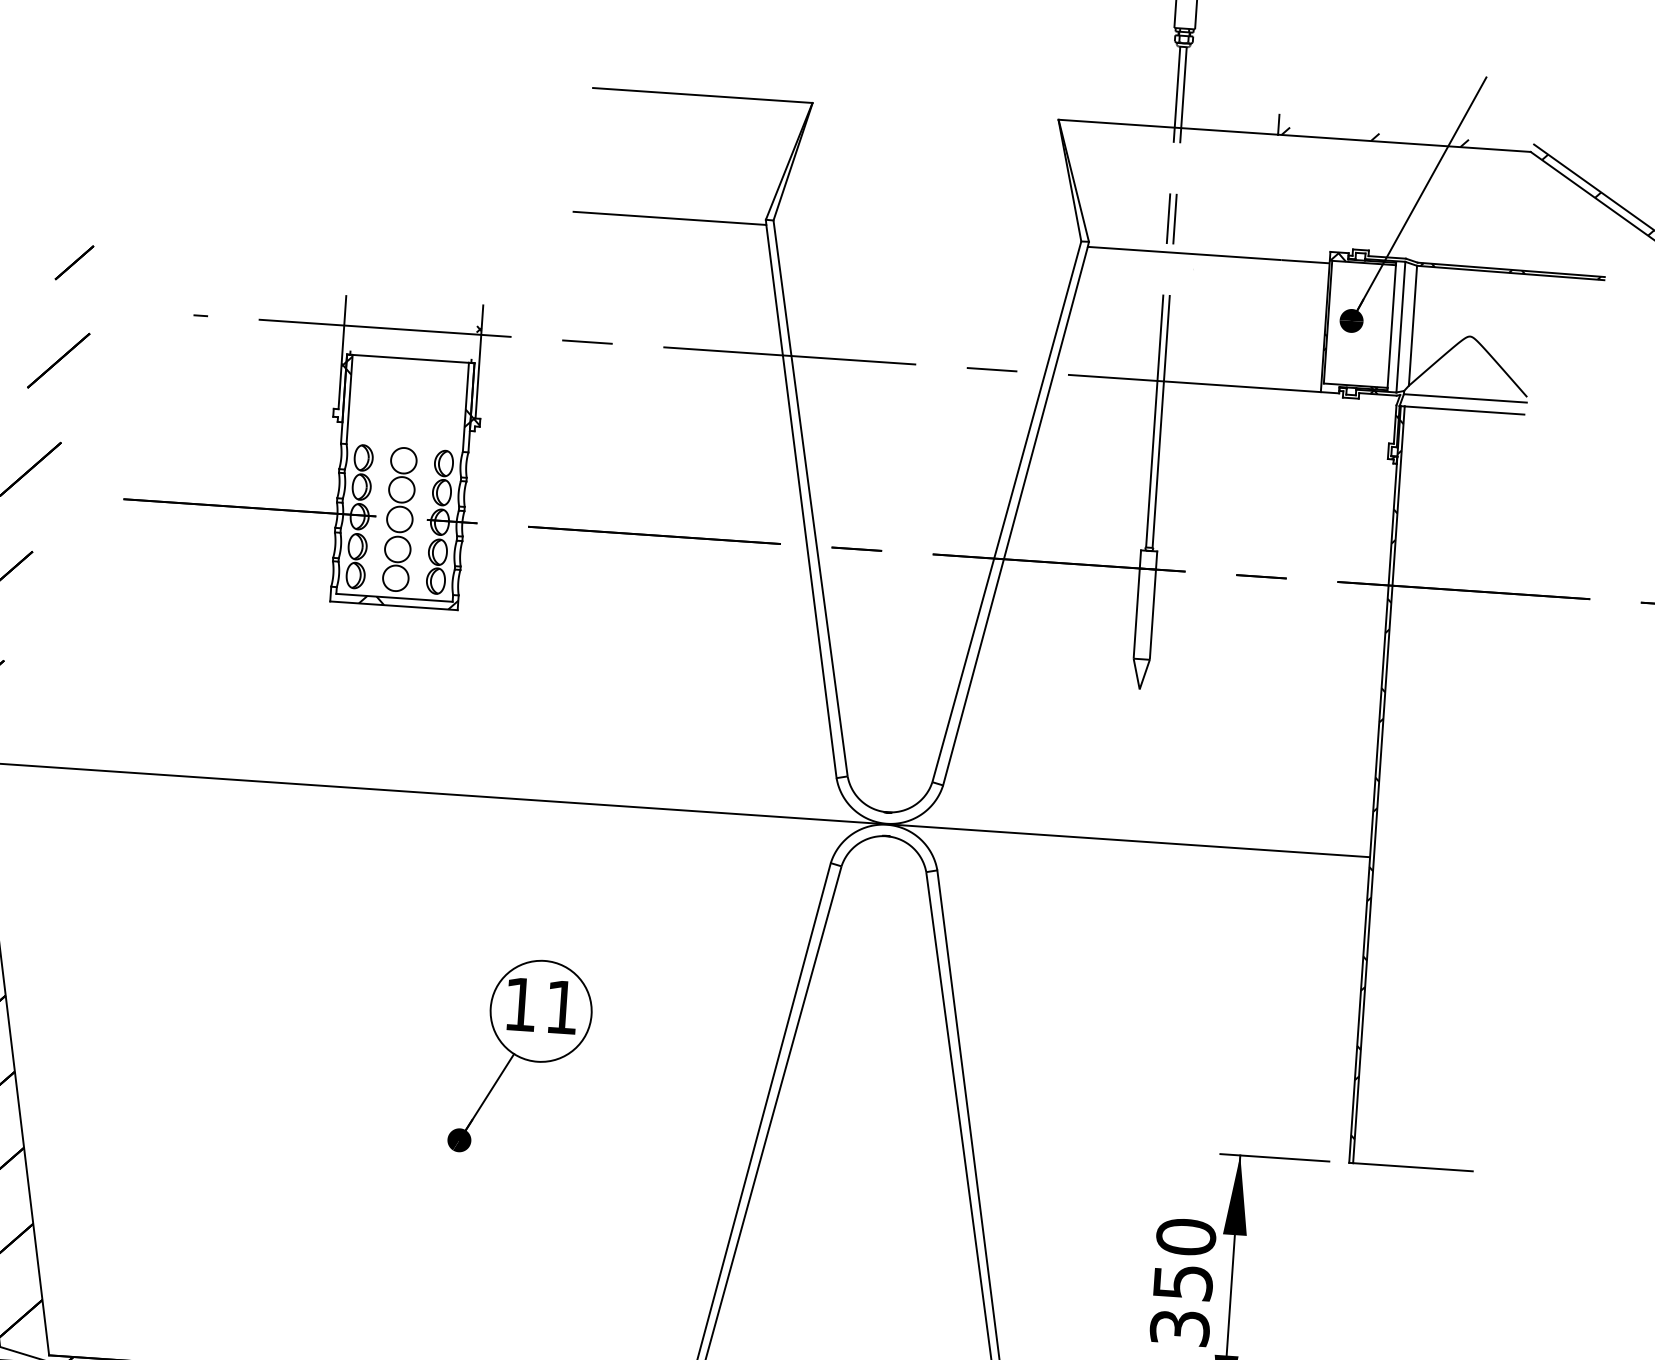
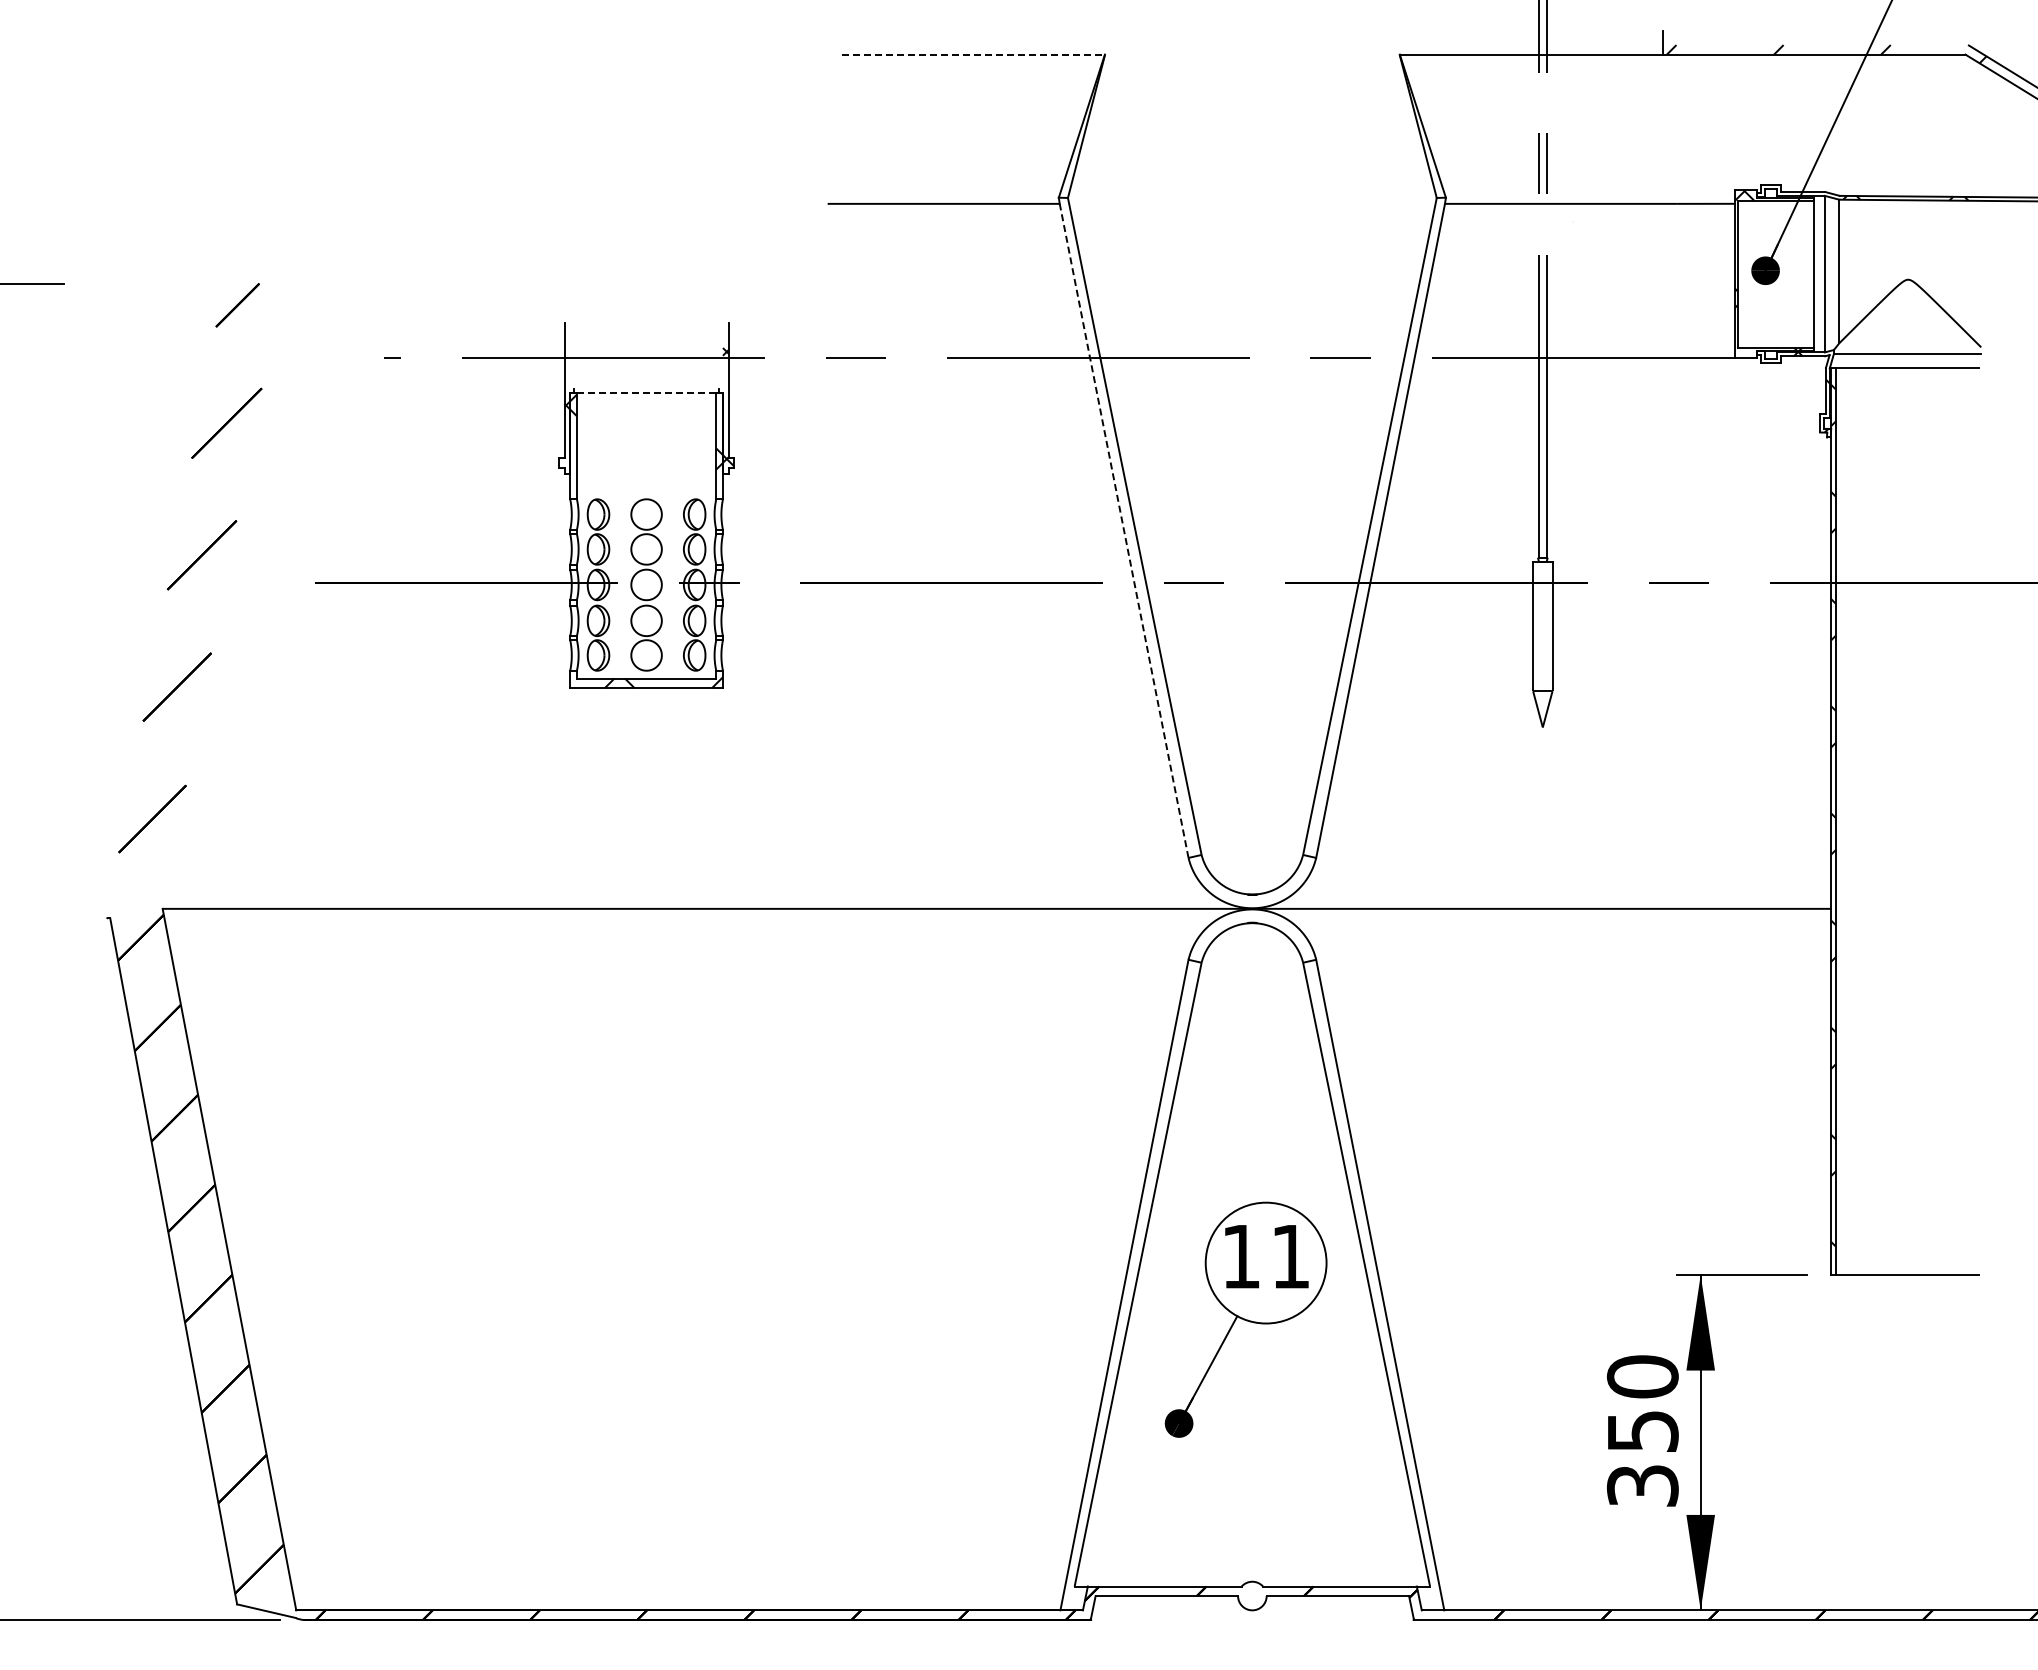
line: (702, 95) -> (973, 54), solid -> dashed
line: (410, 358) -> (646, 392), solid -> dashed
line: (801, 501) -> (1124, 530), solid -> dashed
part: (520, 1057) -> (1245, 1319), moved

